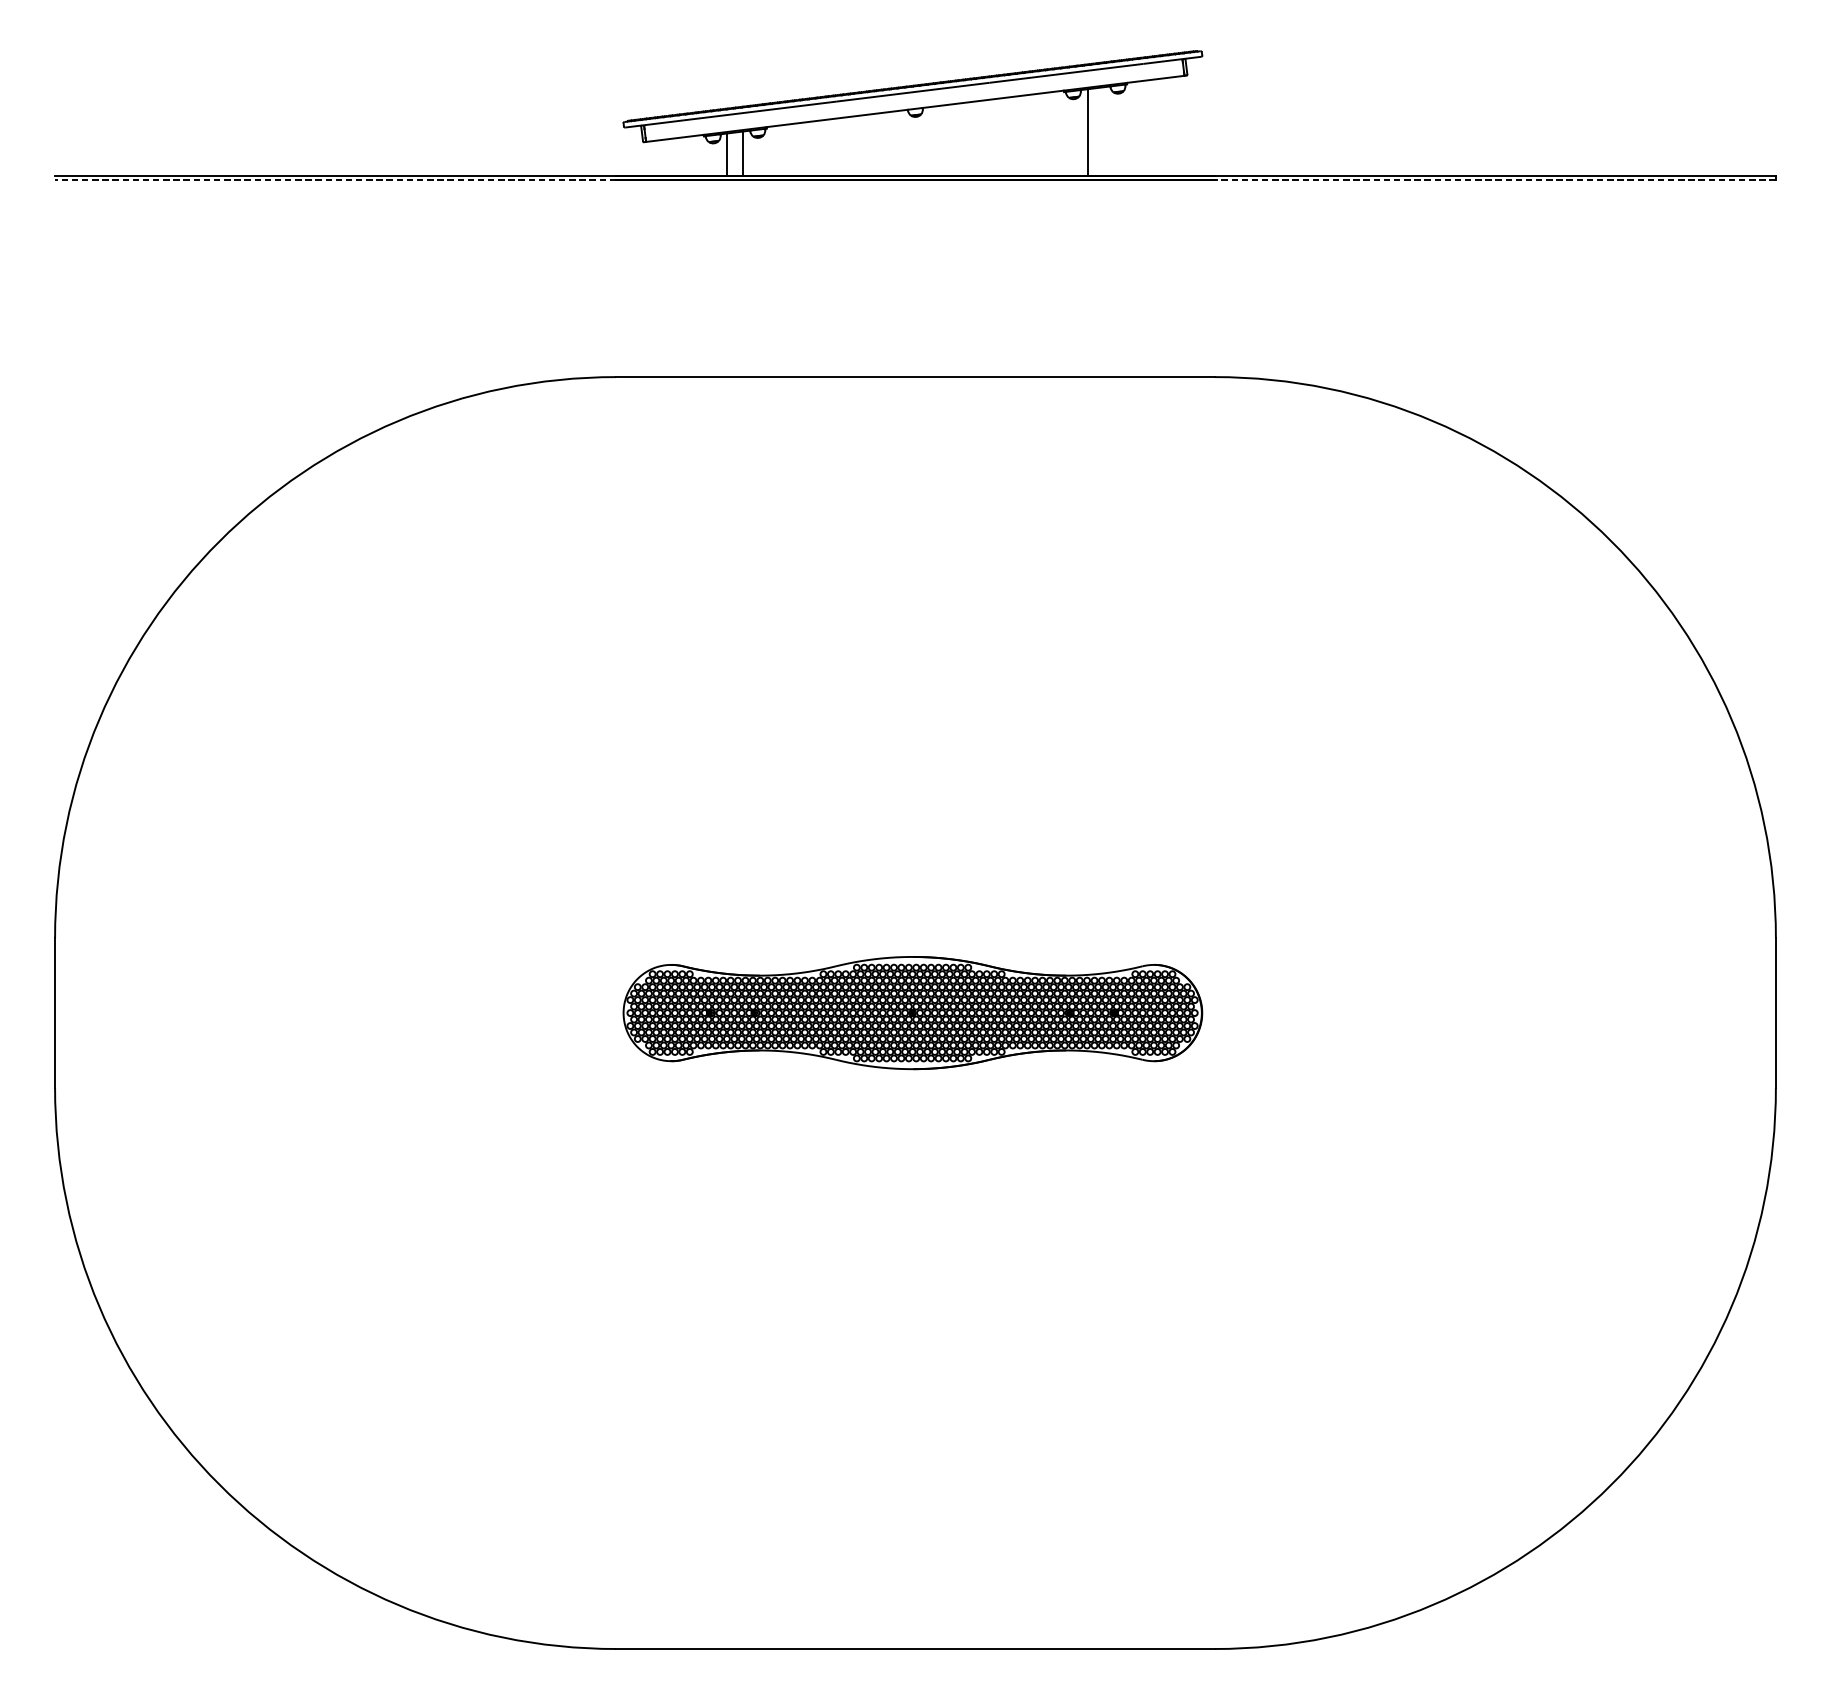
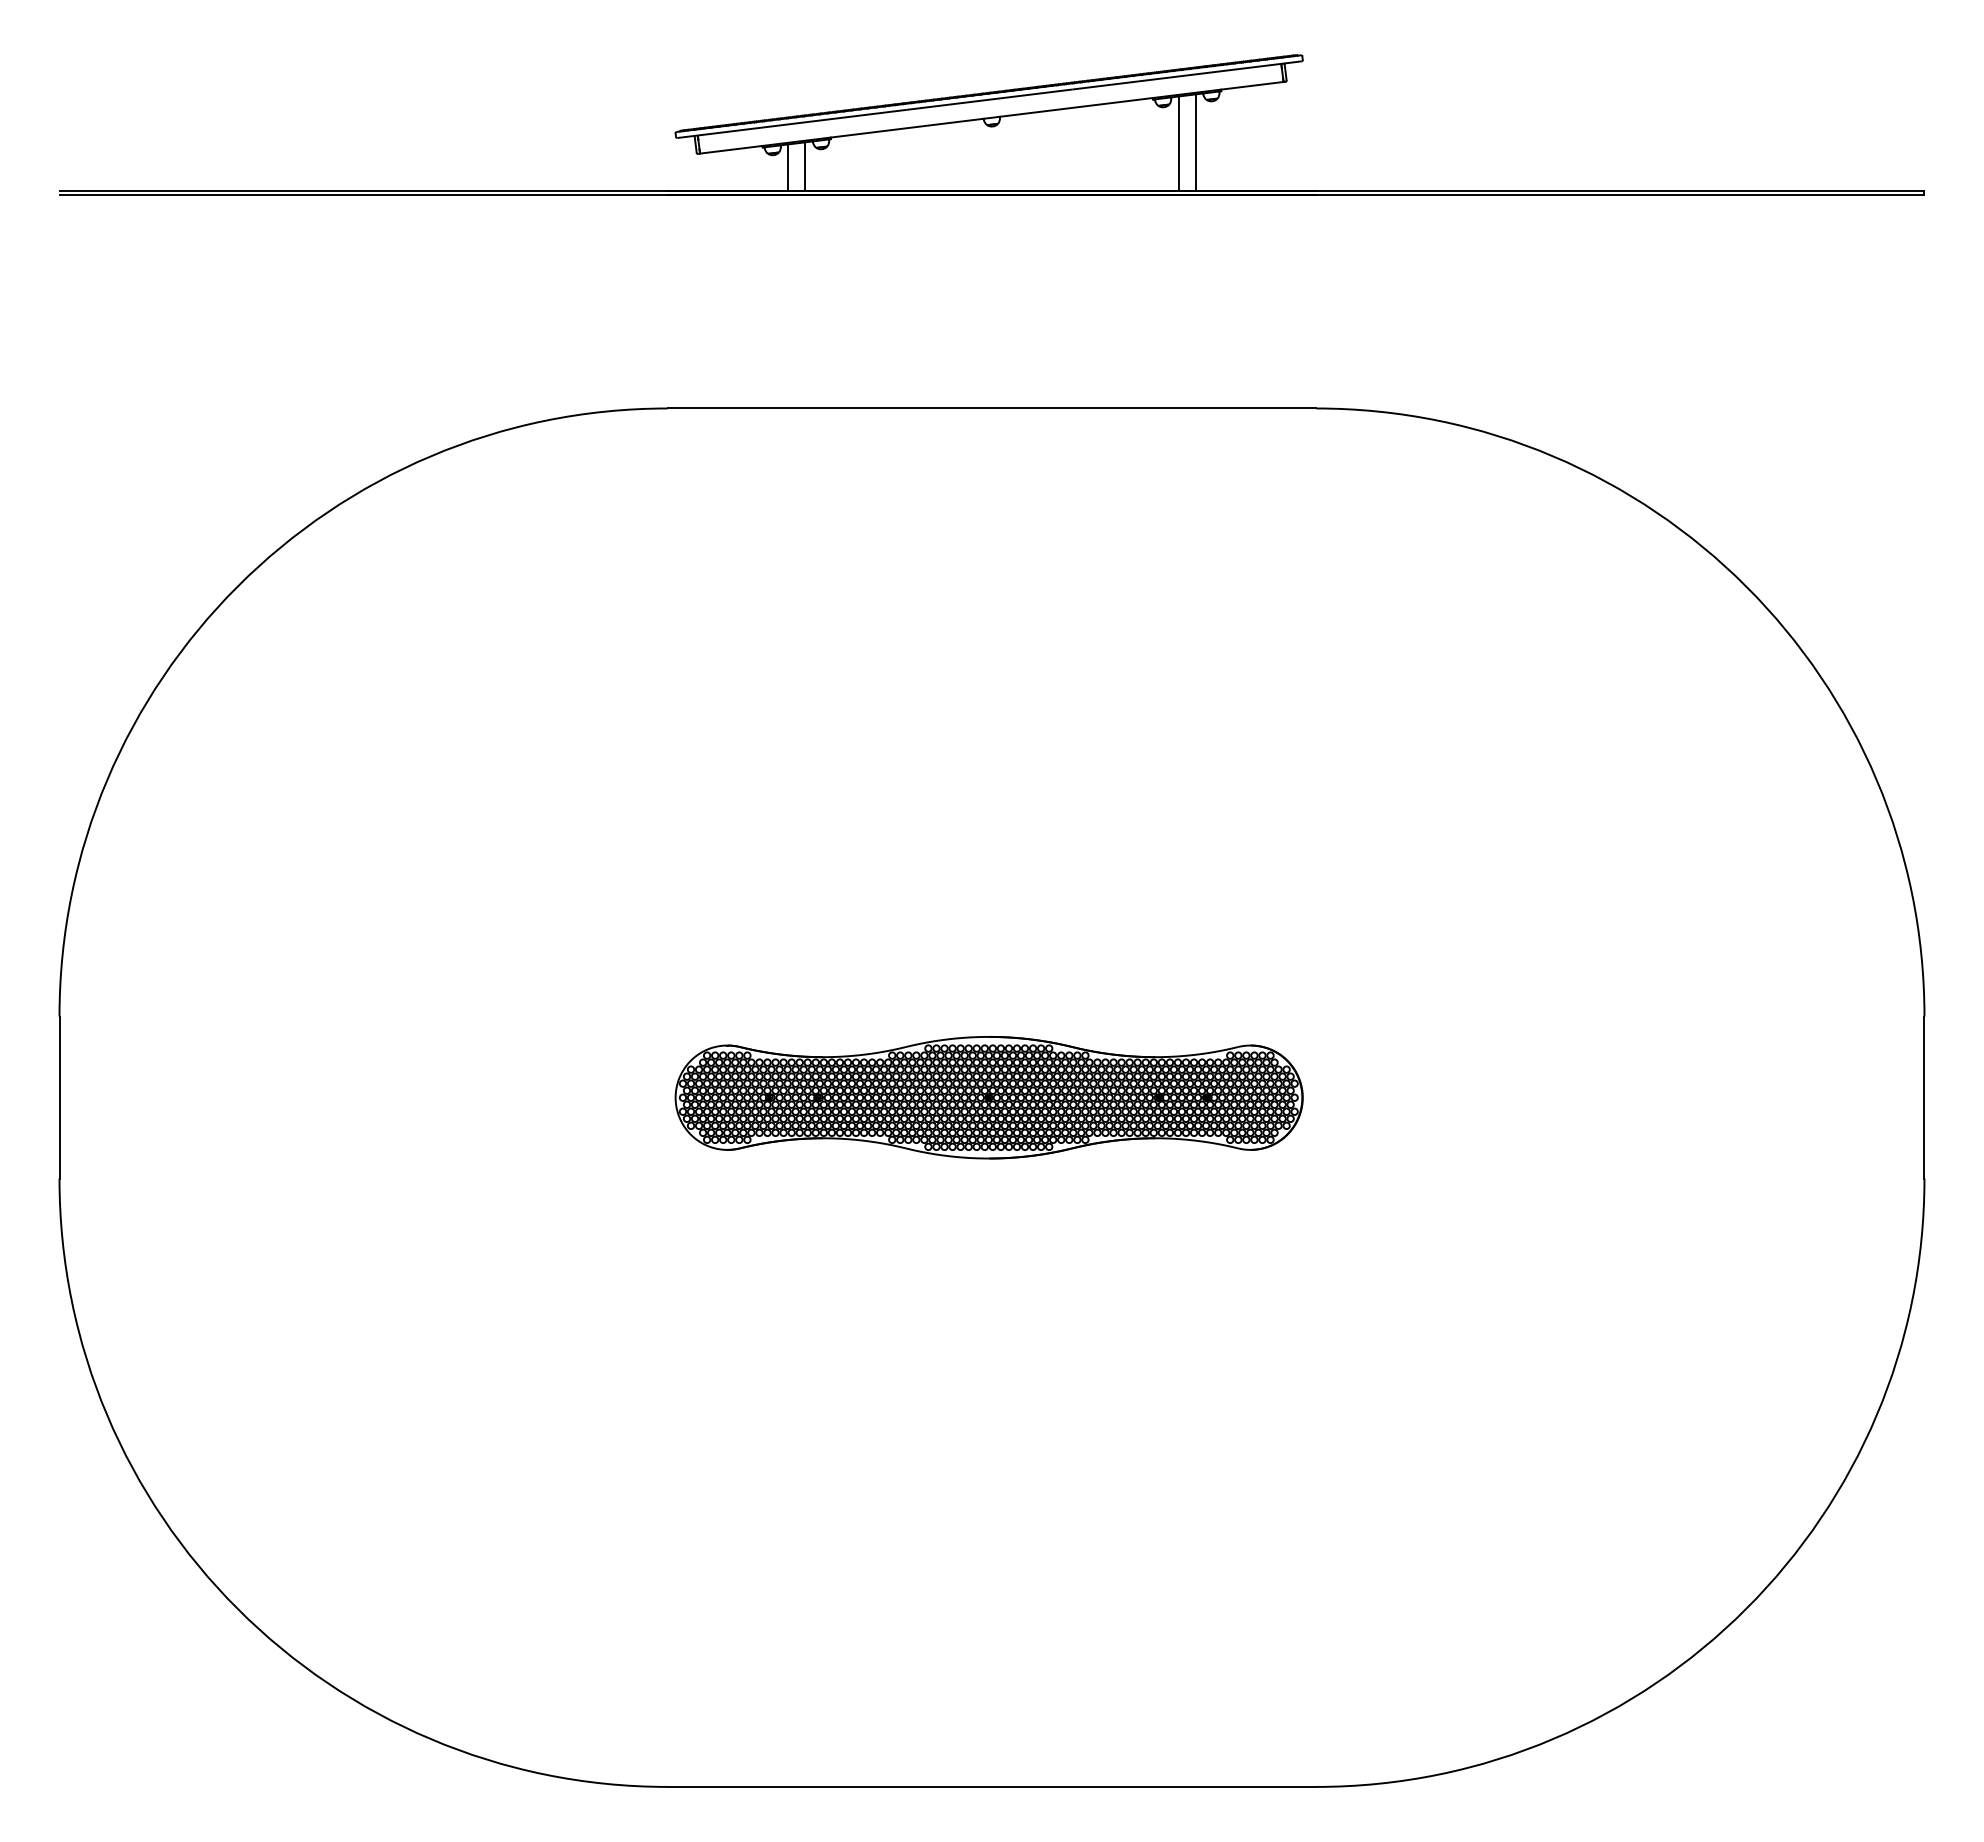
line: (1103, 131) -> (1195, 142), added
line: (335, 180) -> (363, 195), dashed -> solid
line: (1494, 180) -> (1619, 195), dashed -> solid

